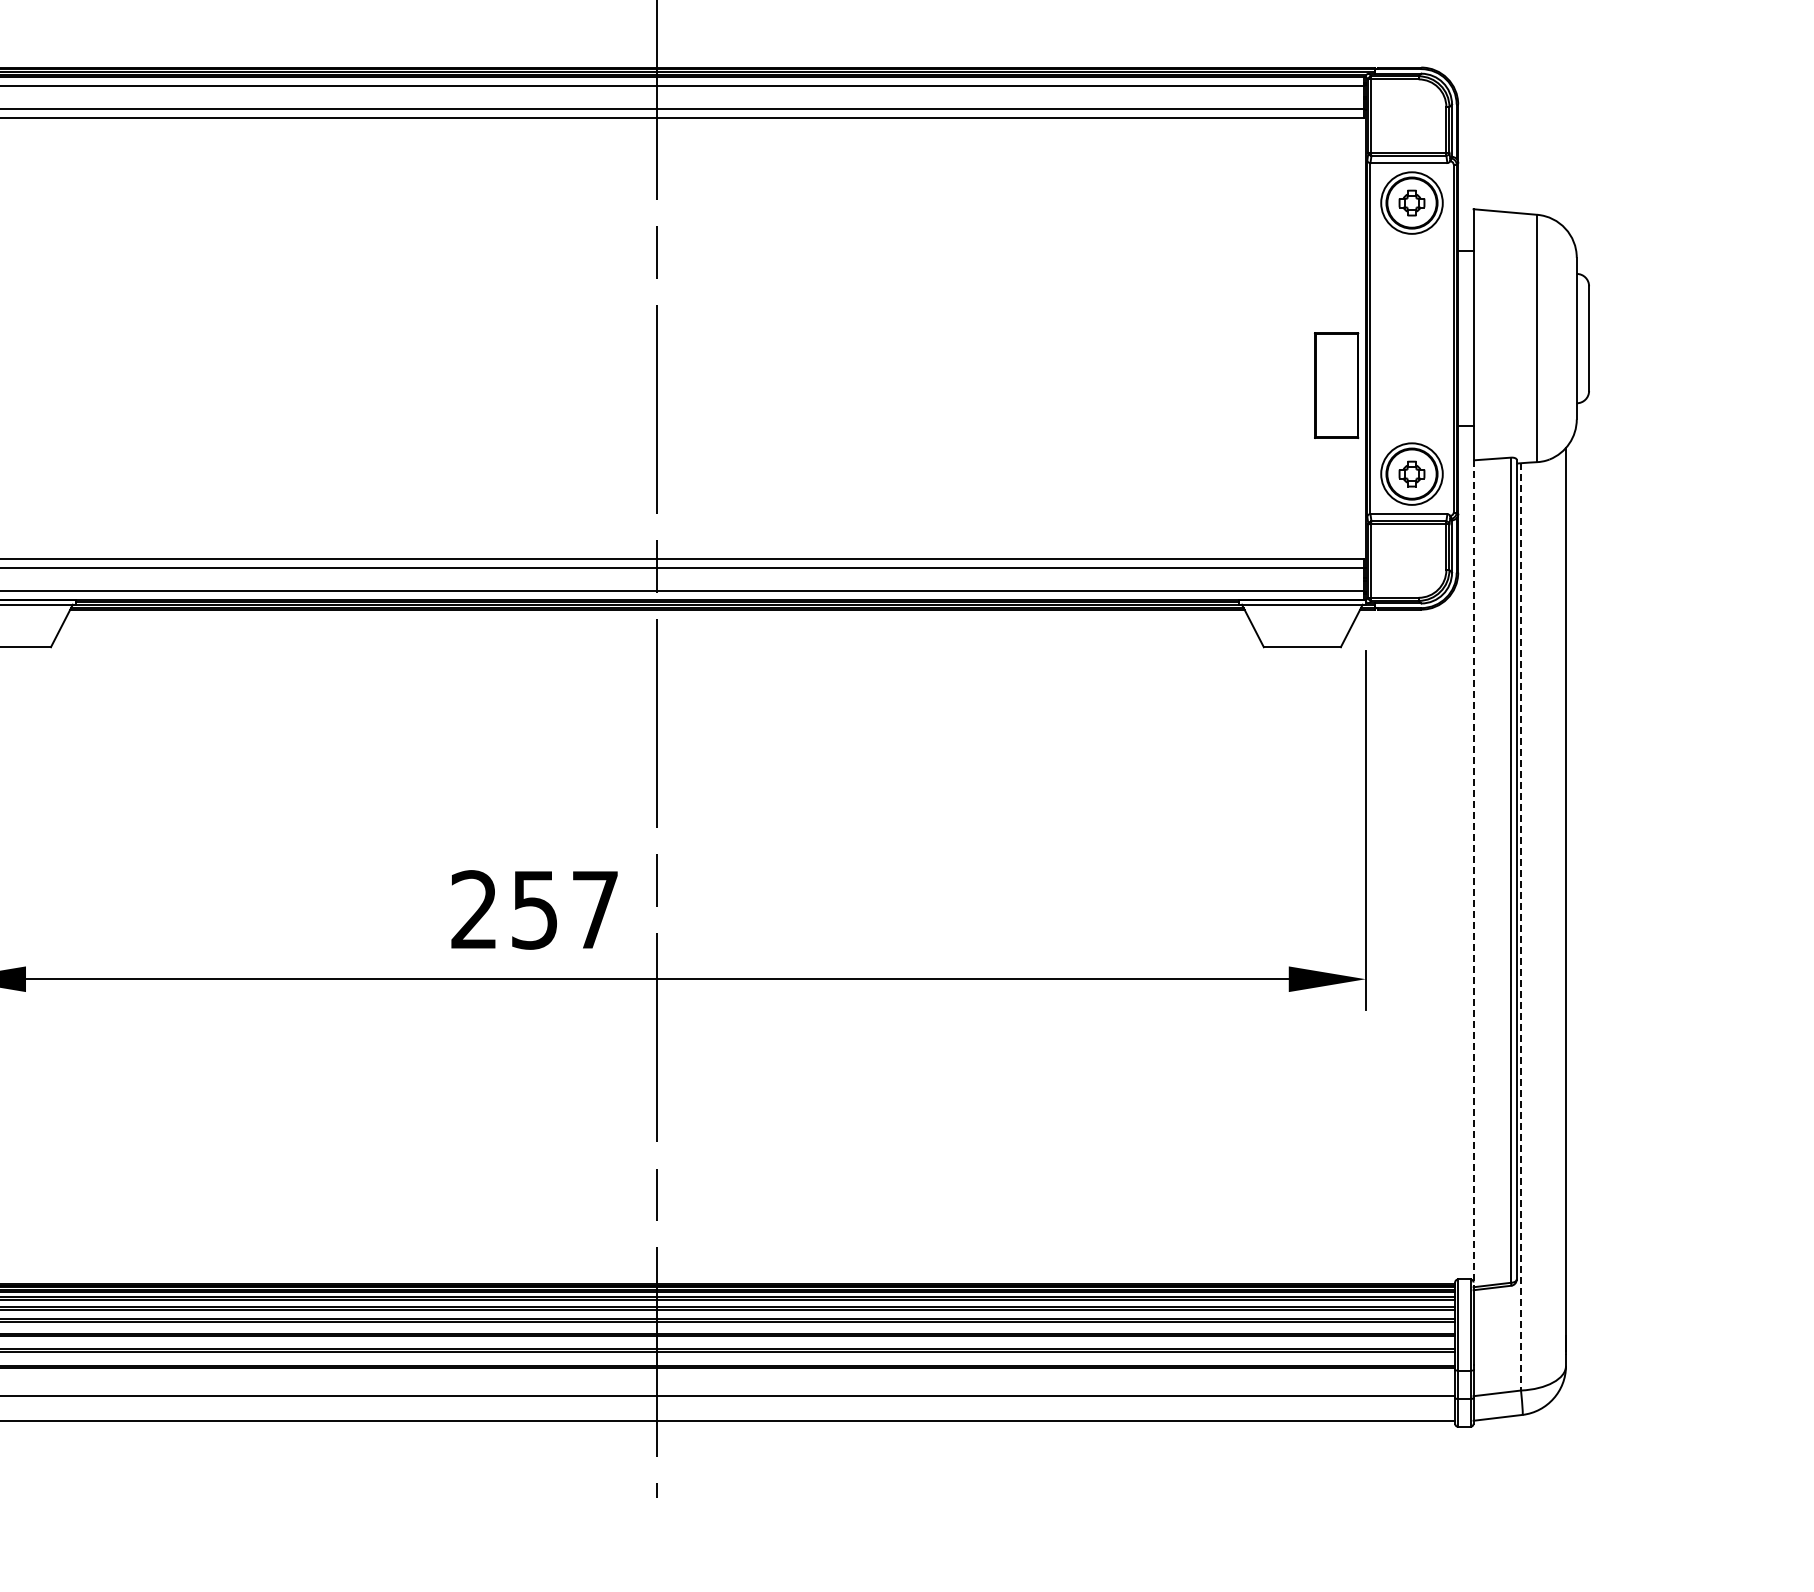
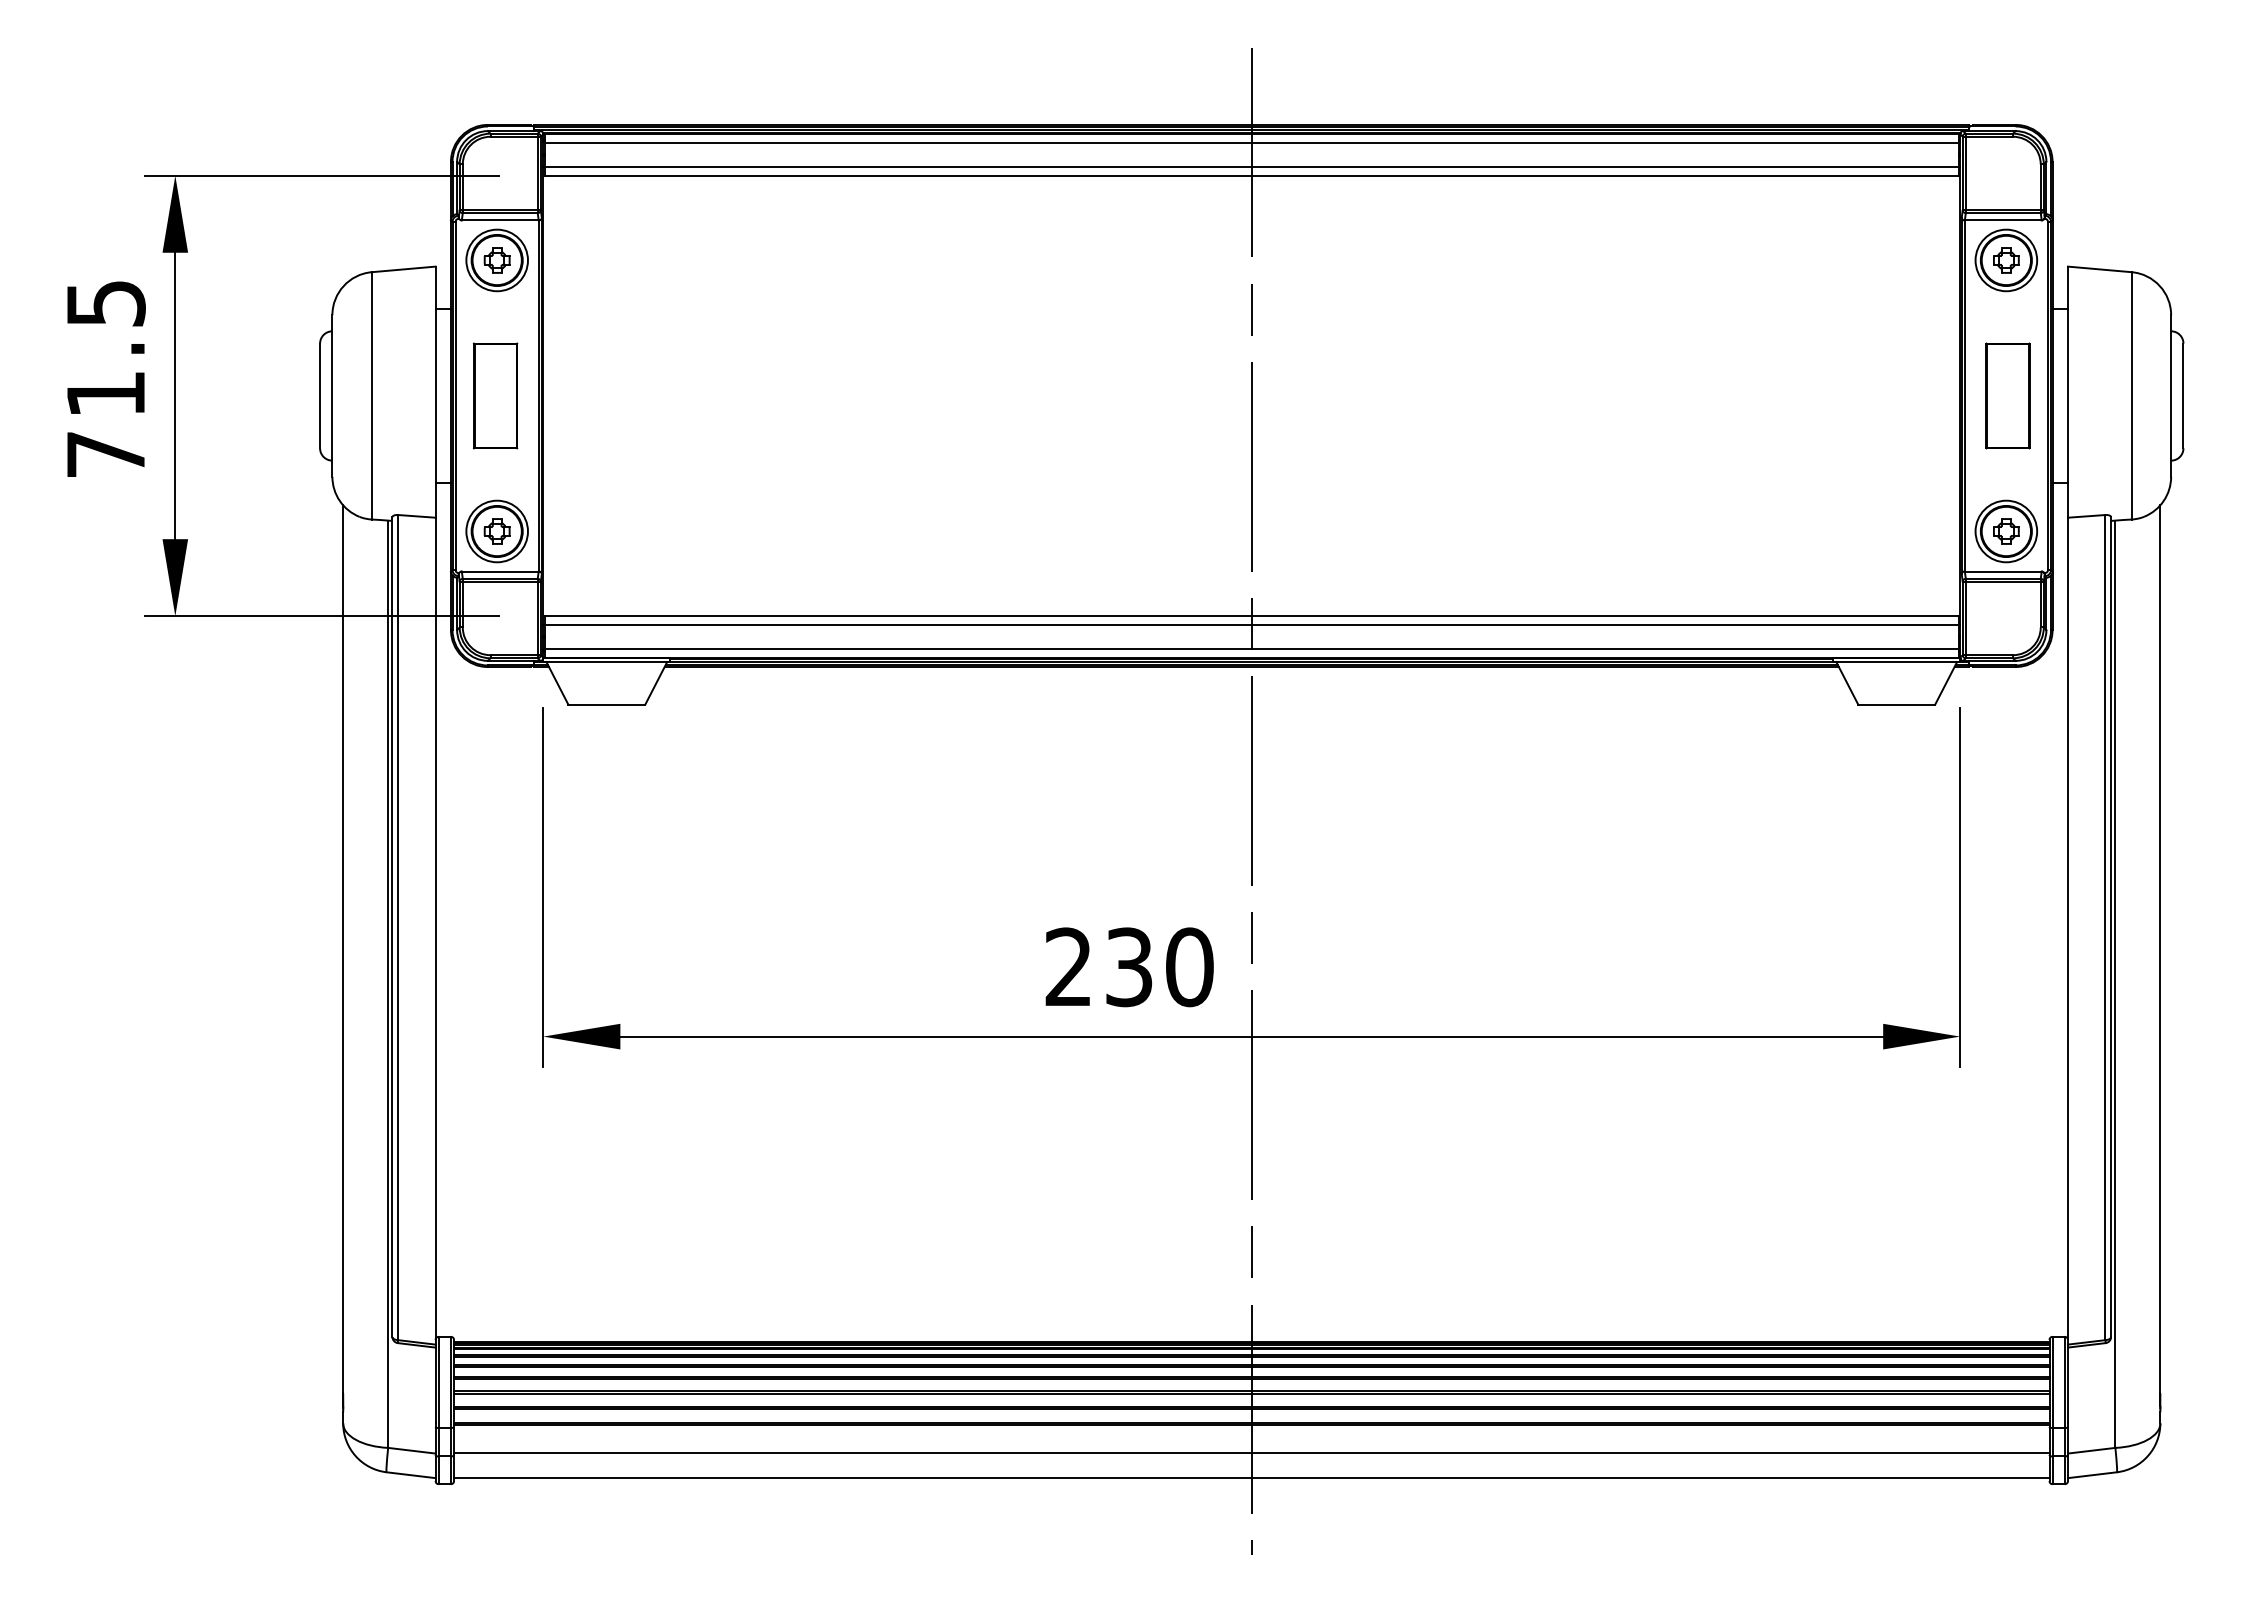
part: (1336, 385) -> (2007, 395), moved
line: (1473, 874) -> (2067, 931), dashed -> solid
text: (565, 910) -> (1159, 967), 257 -> 230
line: (1521, 927) -> (2115, 984), dashed -> solid

